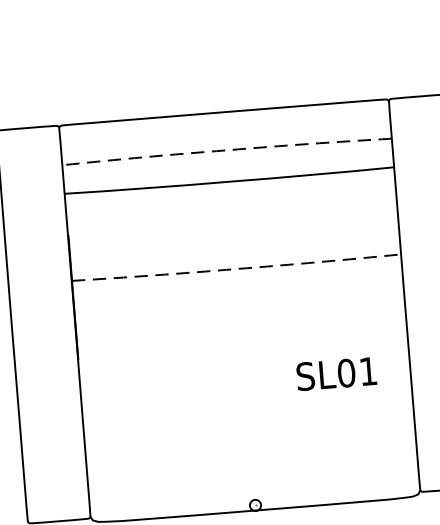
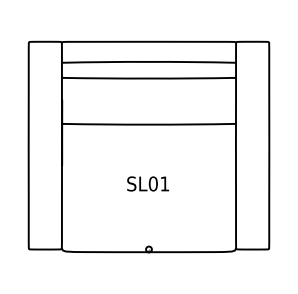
line: (225, 149) -> (148, 61), dashed -> solid
line: (237, 268) -> (149, 124), dashed -> solid
text: (335, 373) -> (147, 183), moved

